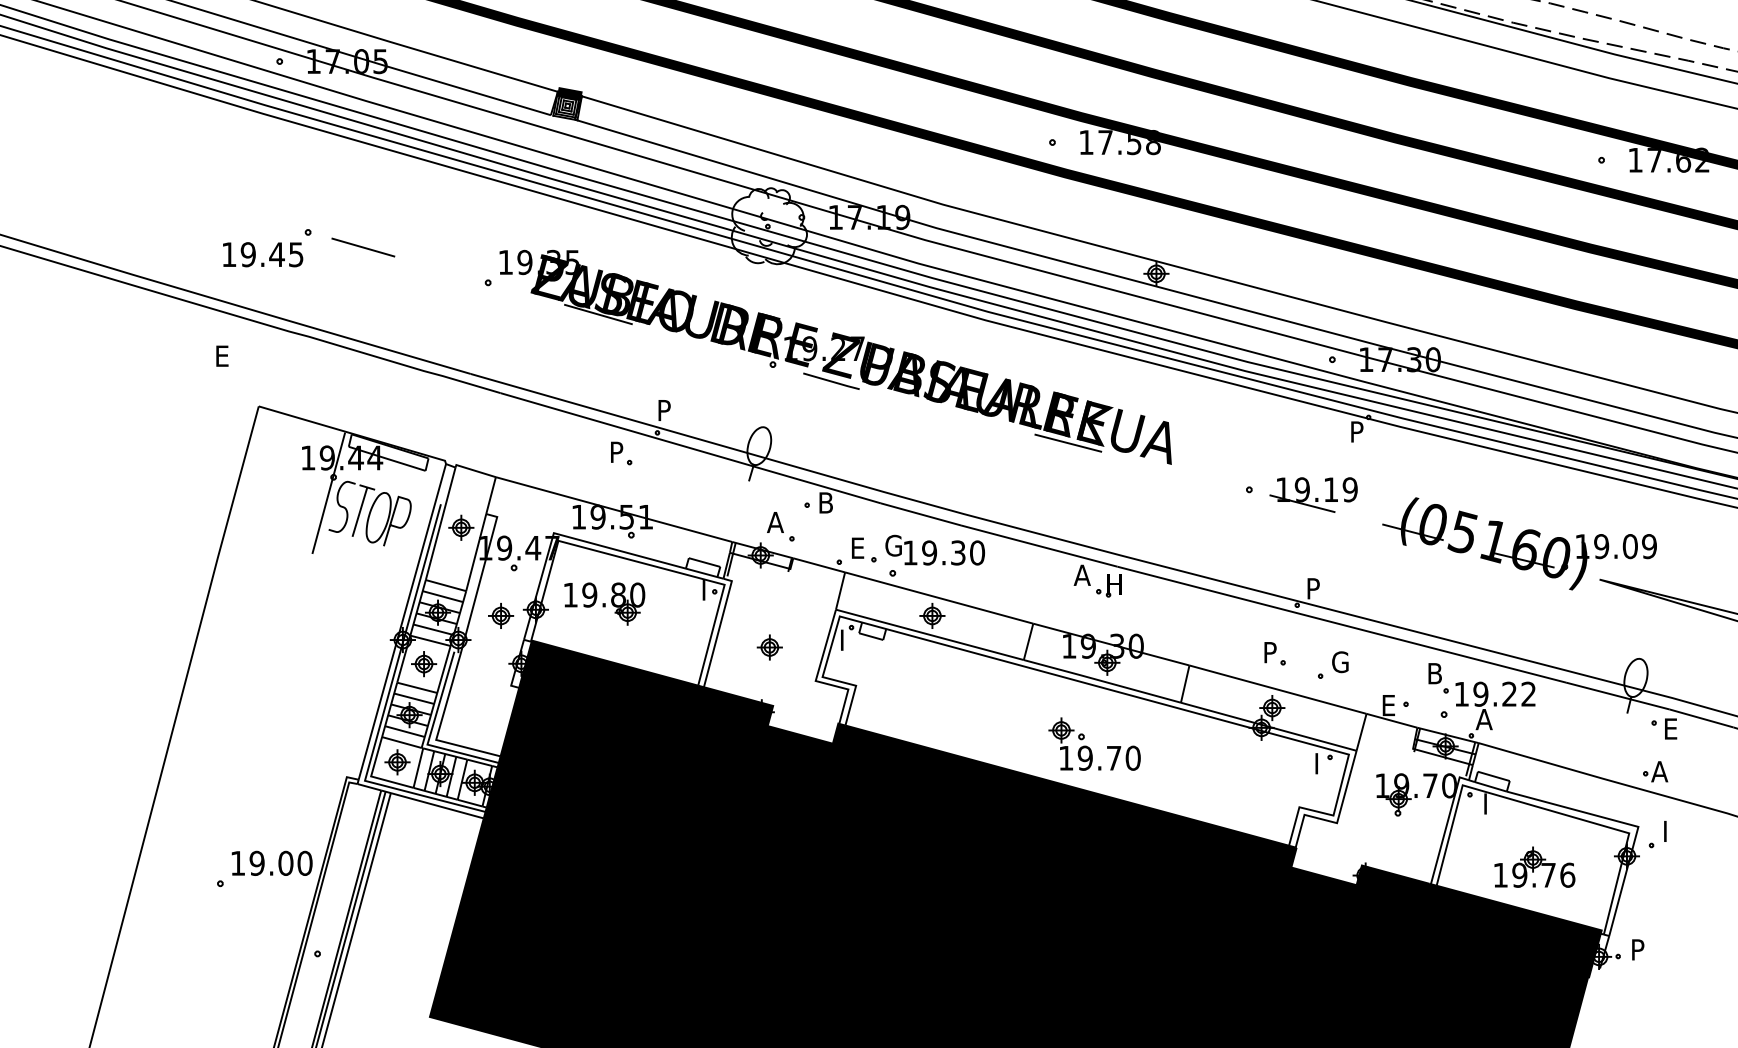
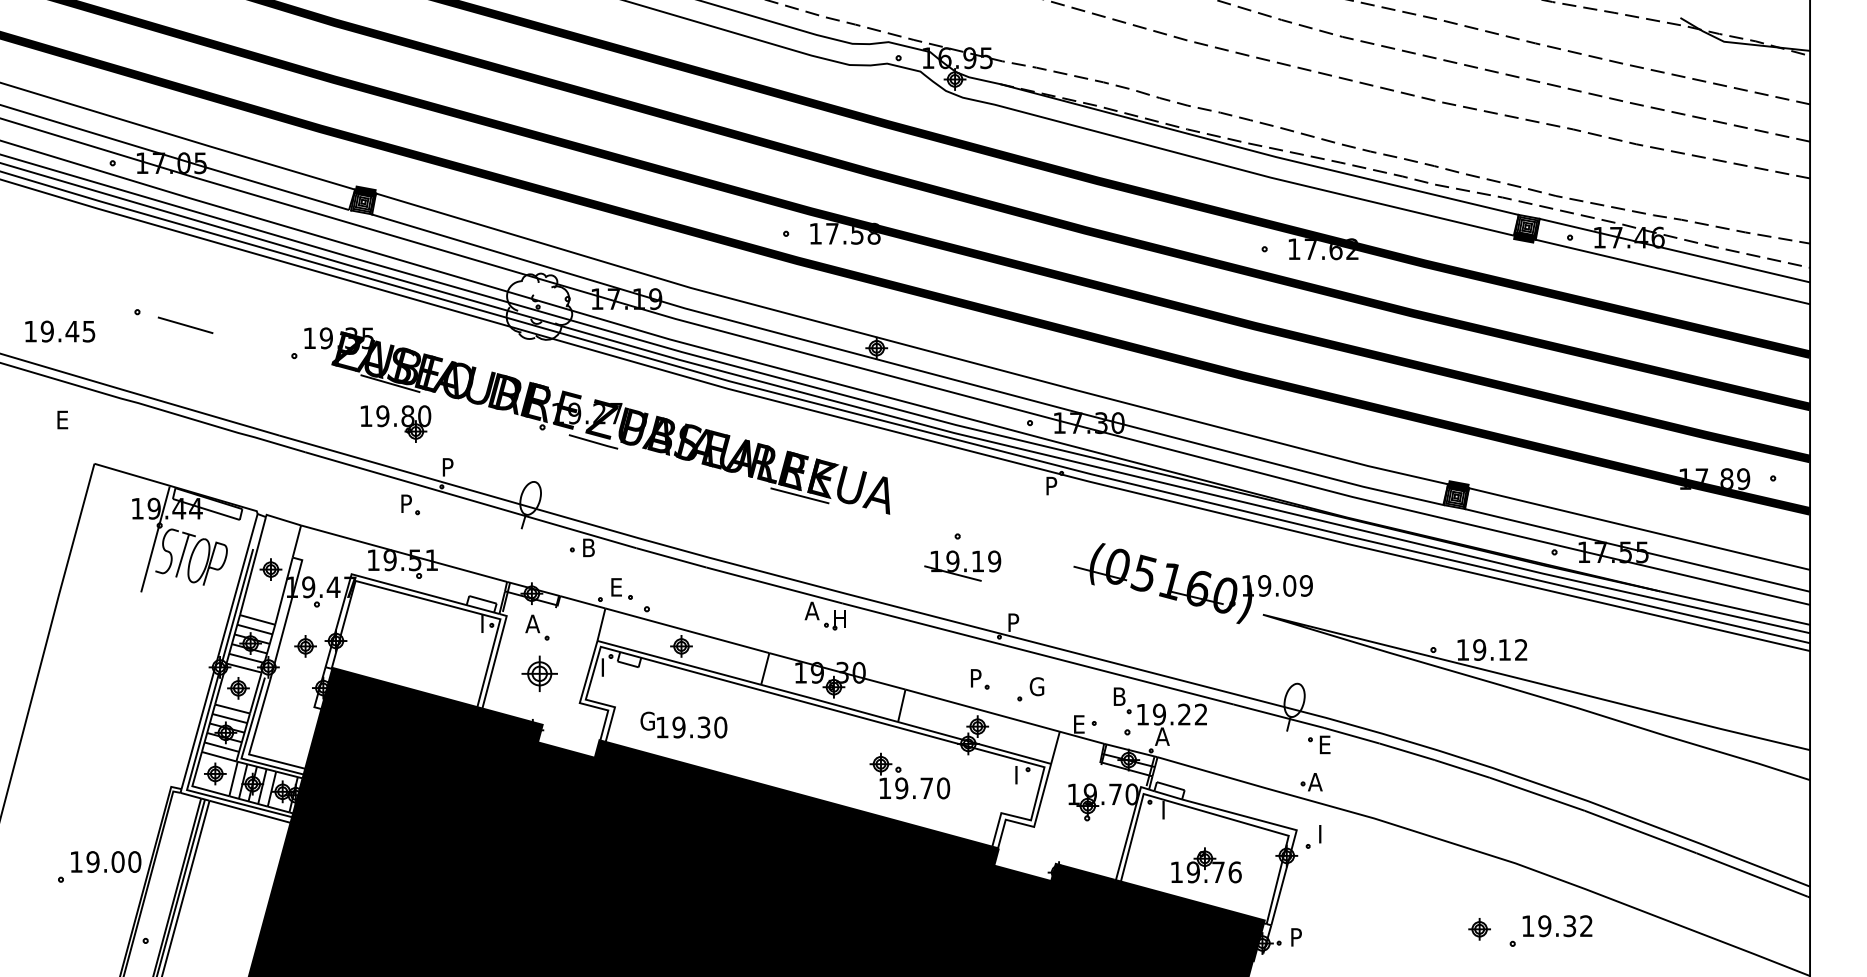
text: (263, 254) -> (60, 331), moved
part: (1313, 494) -> (962, 565), moved
part: (780, 526) -> (537, 627), moved
text: (934, 549) -> (683, 724), moved
part: (604, 603) -> (395, 423), moved
part: (769, 647) -> (539, 673), size x1.6
part: (1094, 743) -> (909, 775), moved

